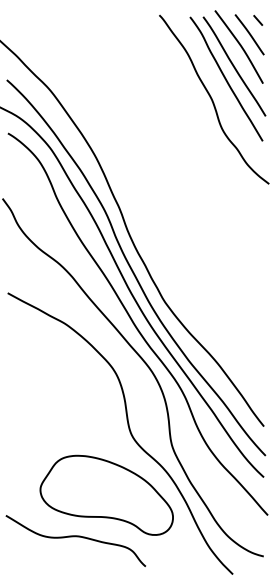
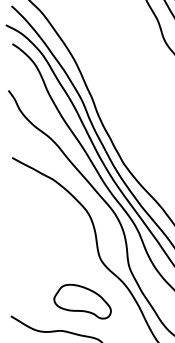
part: (106, 494) -> (82, 301), size x0.6

